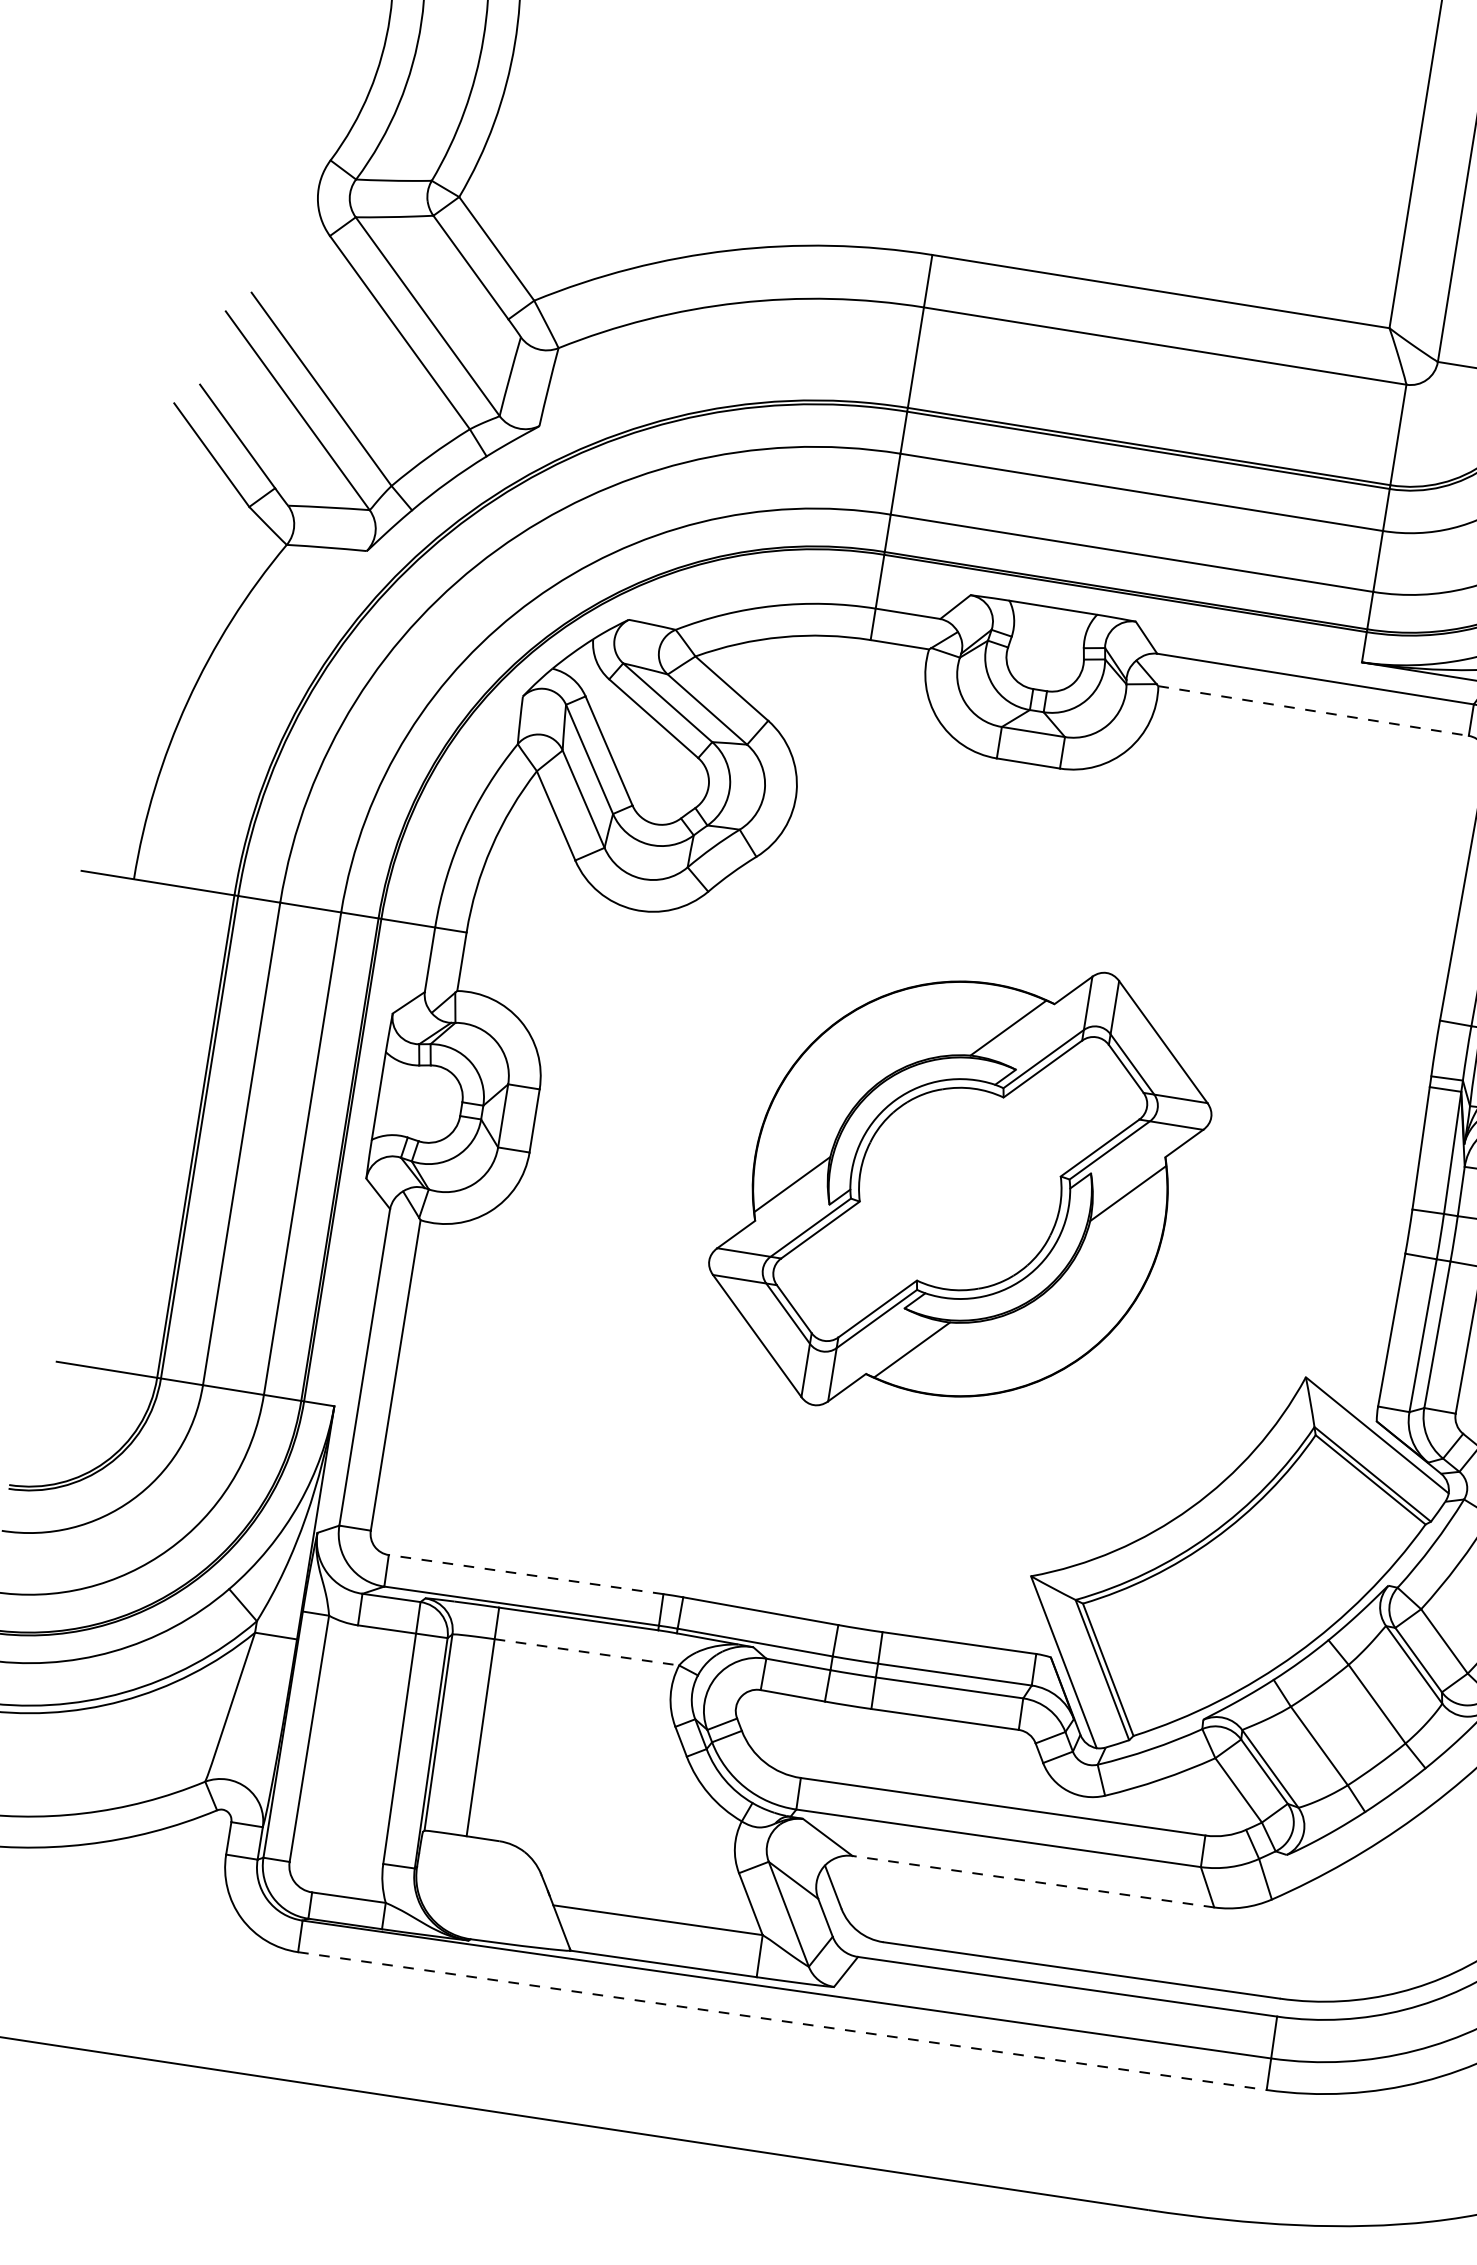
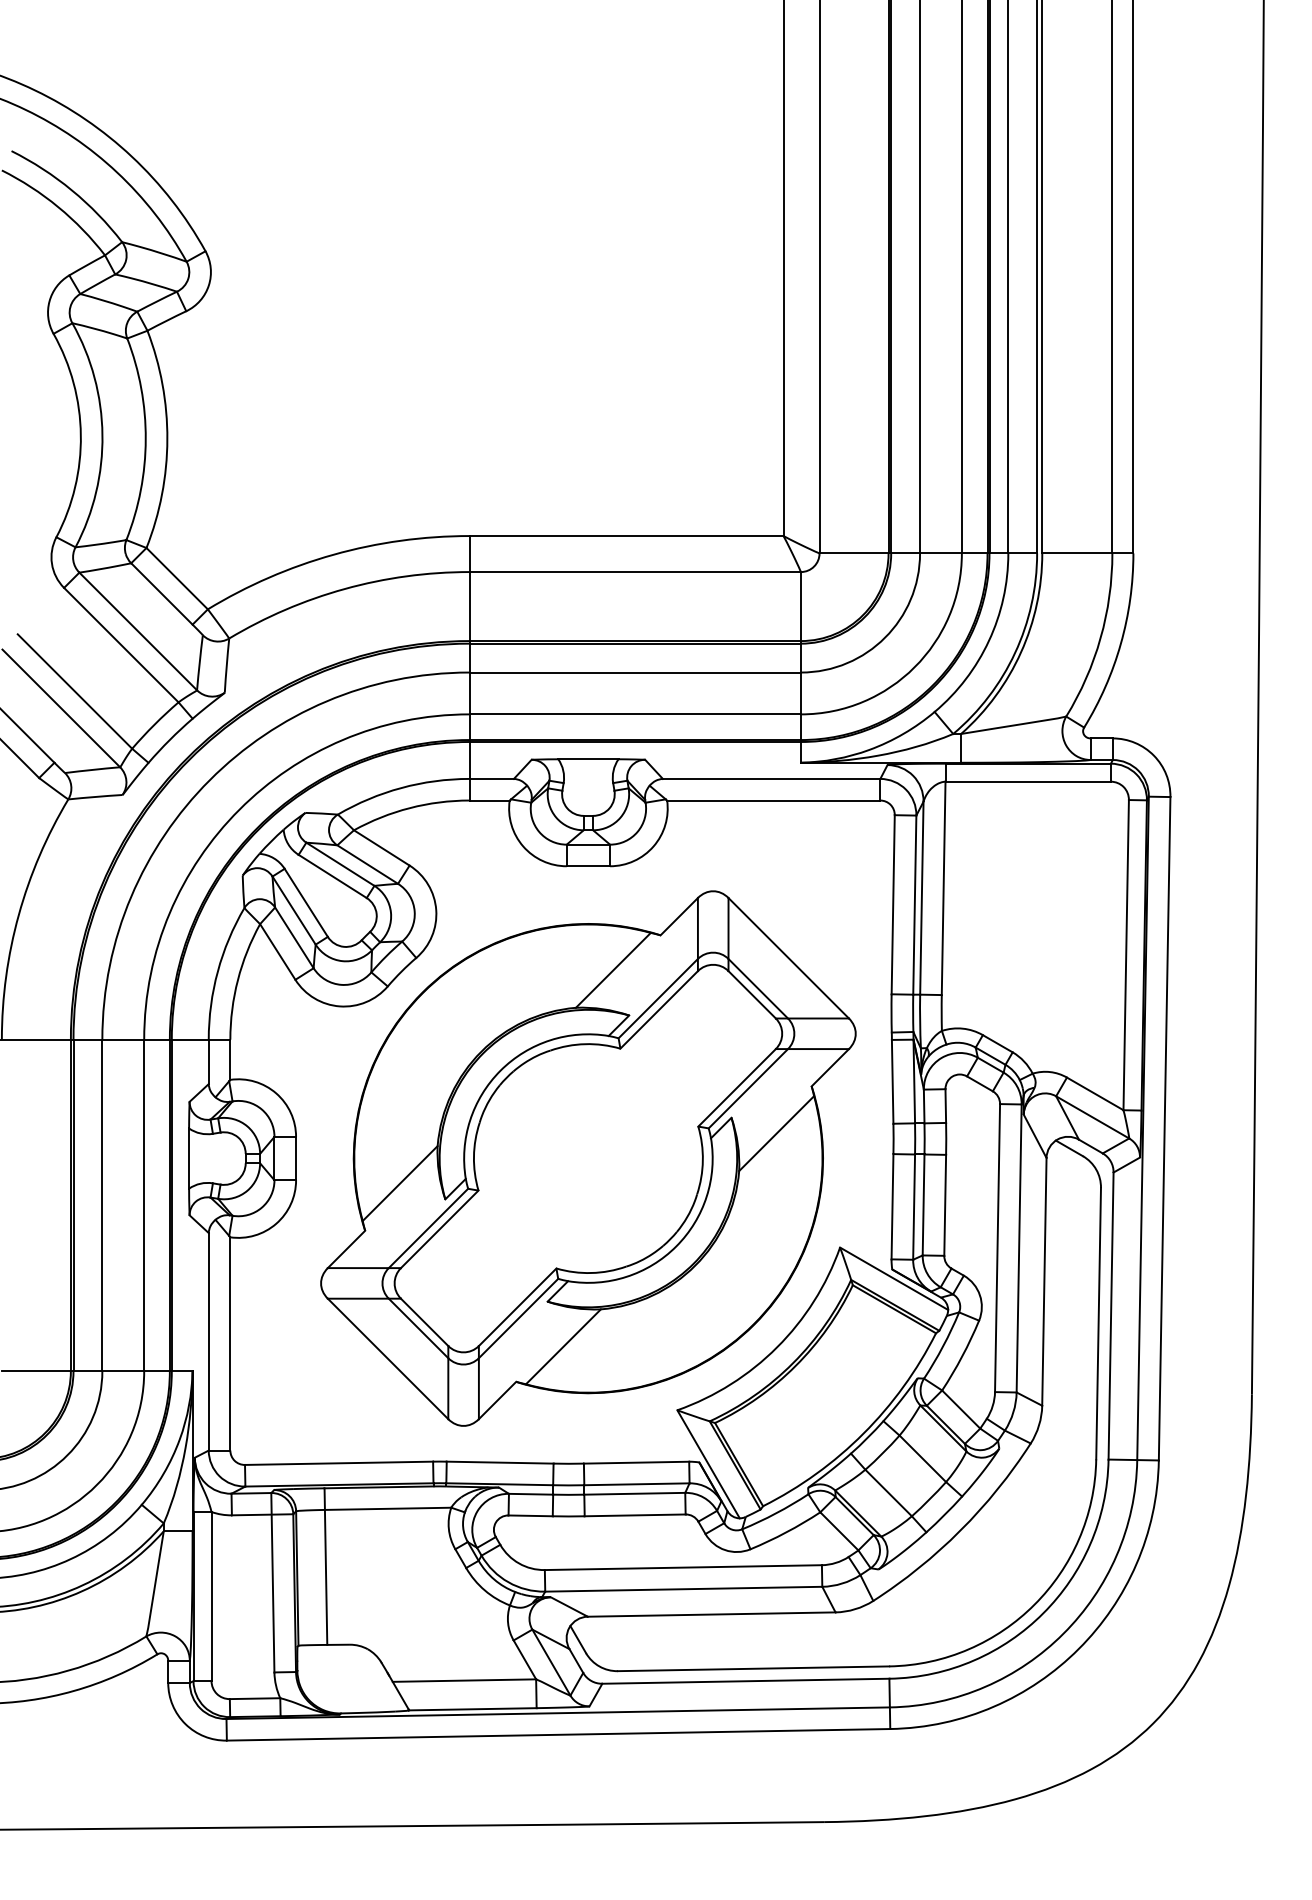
line: (1313, 710) -> (773, 800), dashed -> solid
part: (960, 1188) -> (588, 1158), size x1.67
line: (525, 1574) -> (338, 1463), dashed -> solid
line: (587, 1651) -> (388, 1508), dashed -> solid
line: (1033, 1881) -> (711, 1614), dashed -> solid
line: (782, 2020) -> (558, 1734), dashed -> solid

